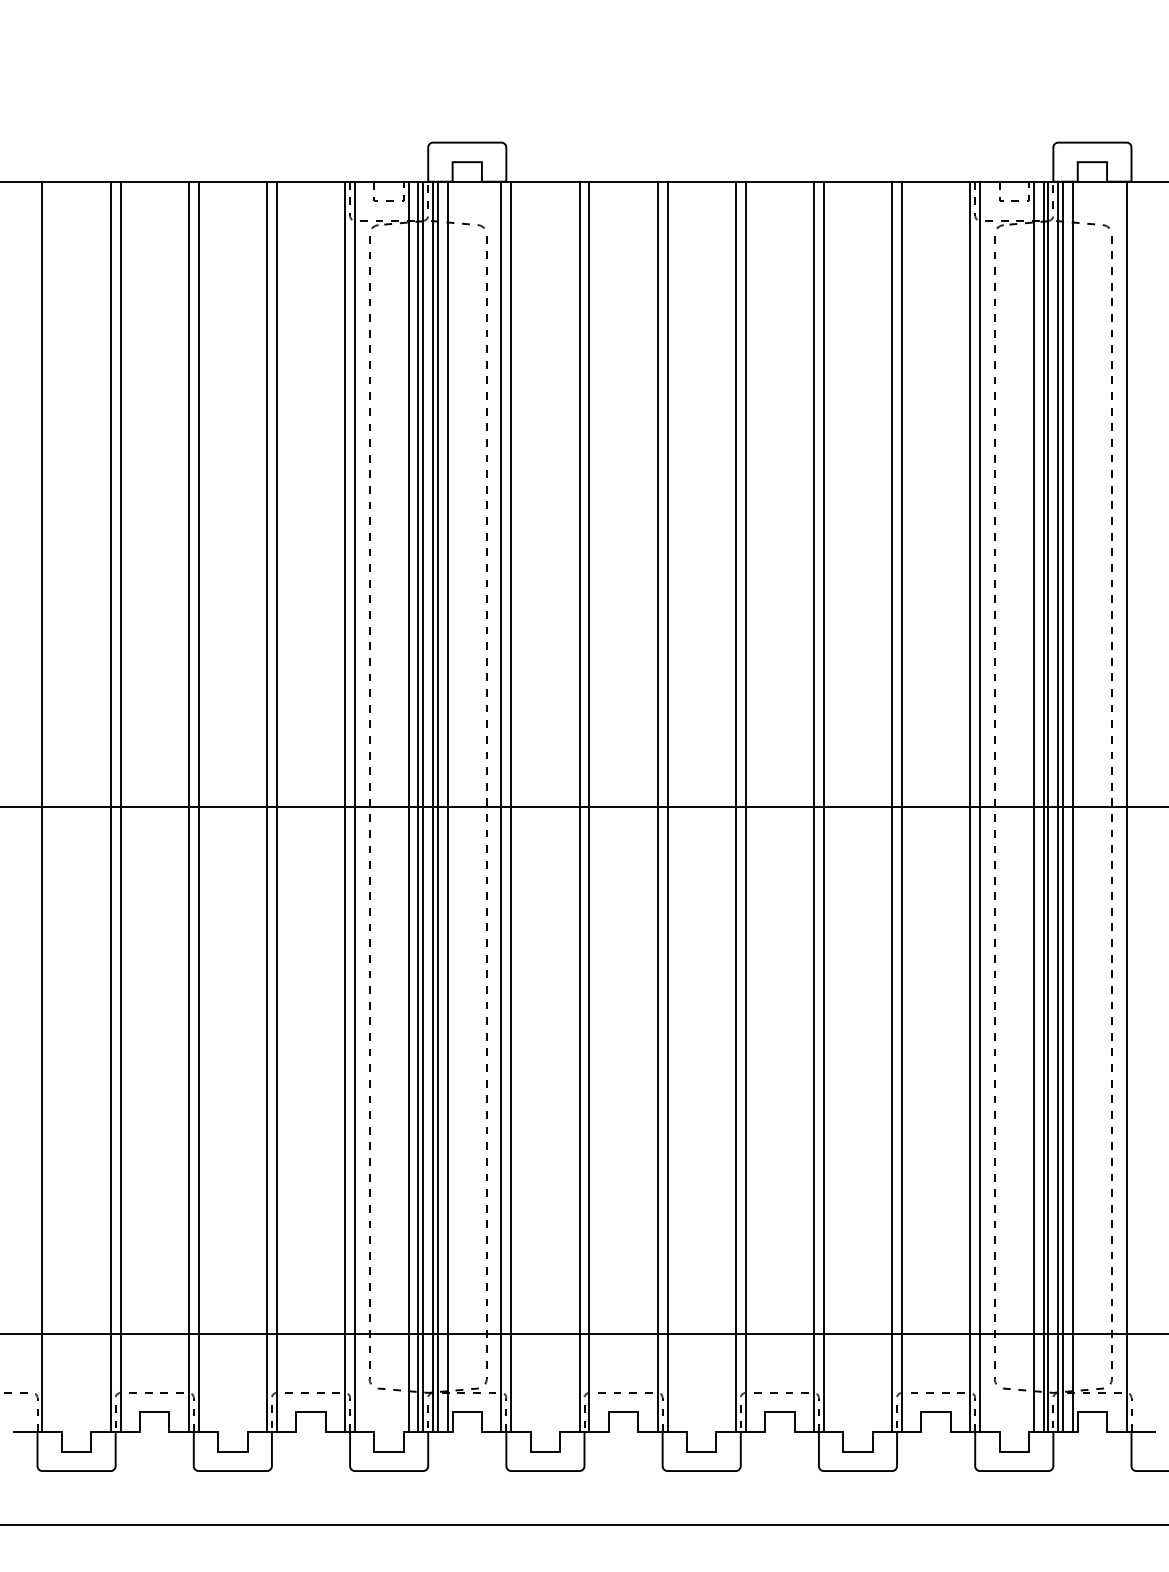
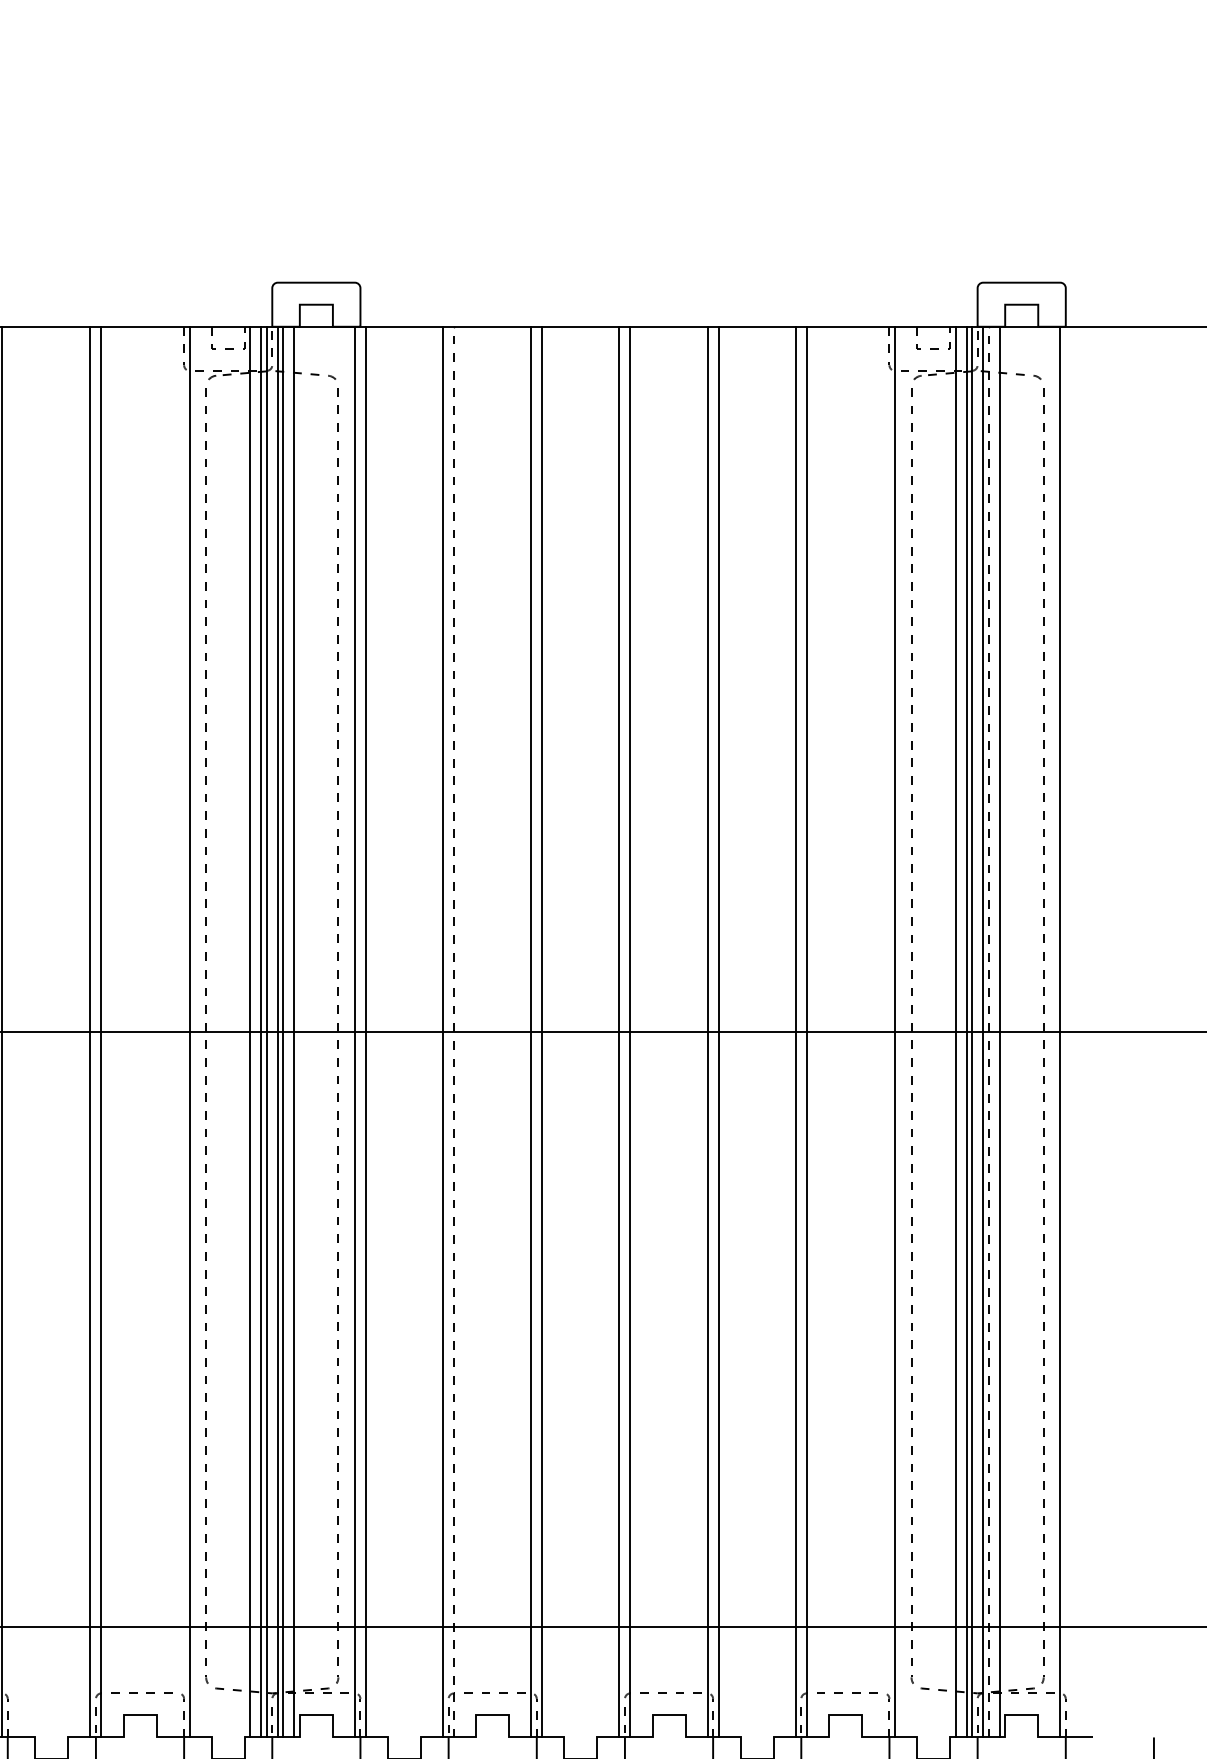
line: (198, 806) -> (13, 1031), removed
line: (345, 806) -> (178, 1031), removed
line: (589, 806) -> (454, 1031), solid -> dashed
line: (970, 806) -> (884, 1031), removed
line: (1063, 806) -> (989, 1031), solid -> dashed

